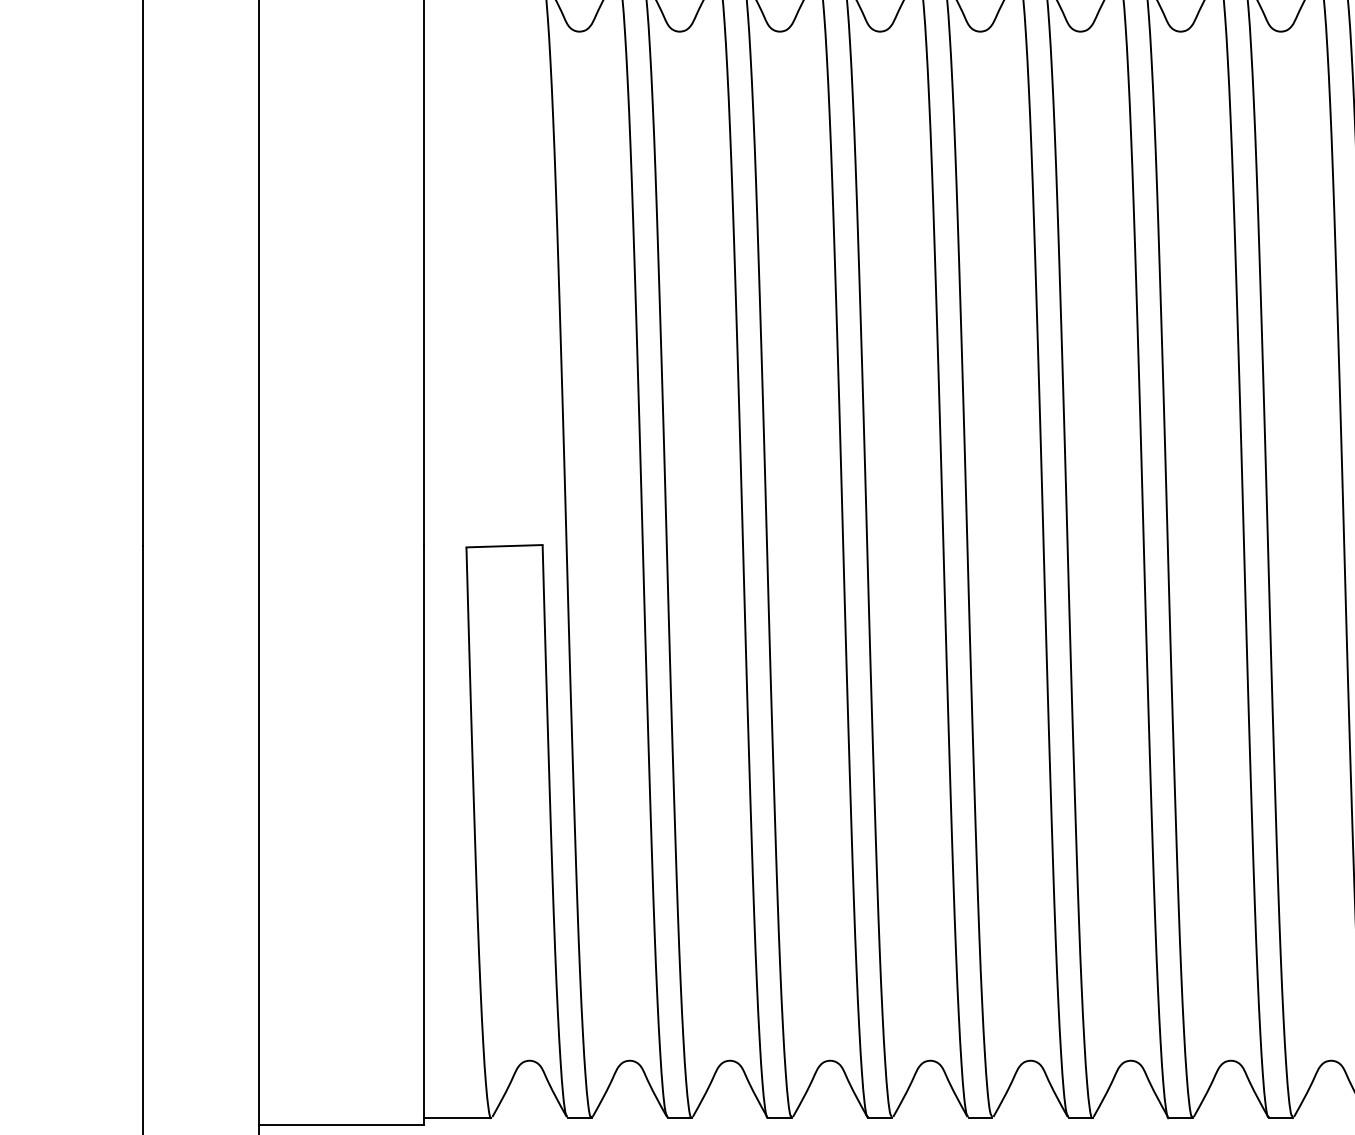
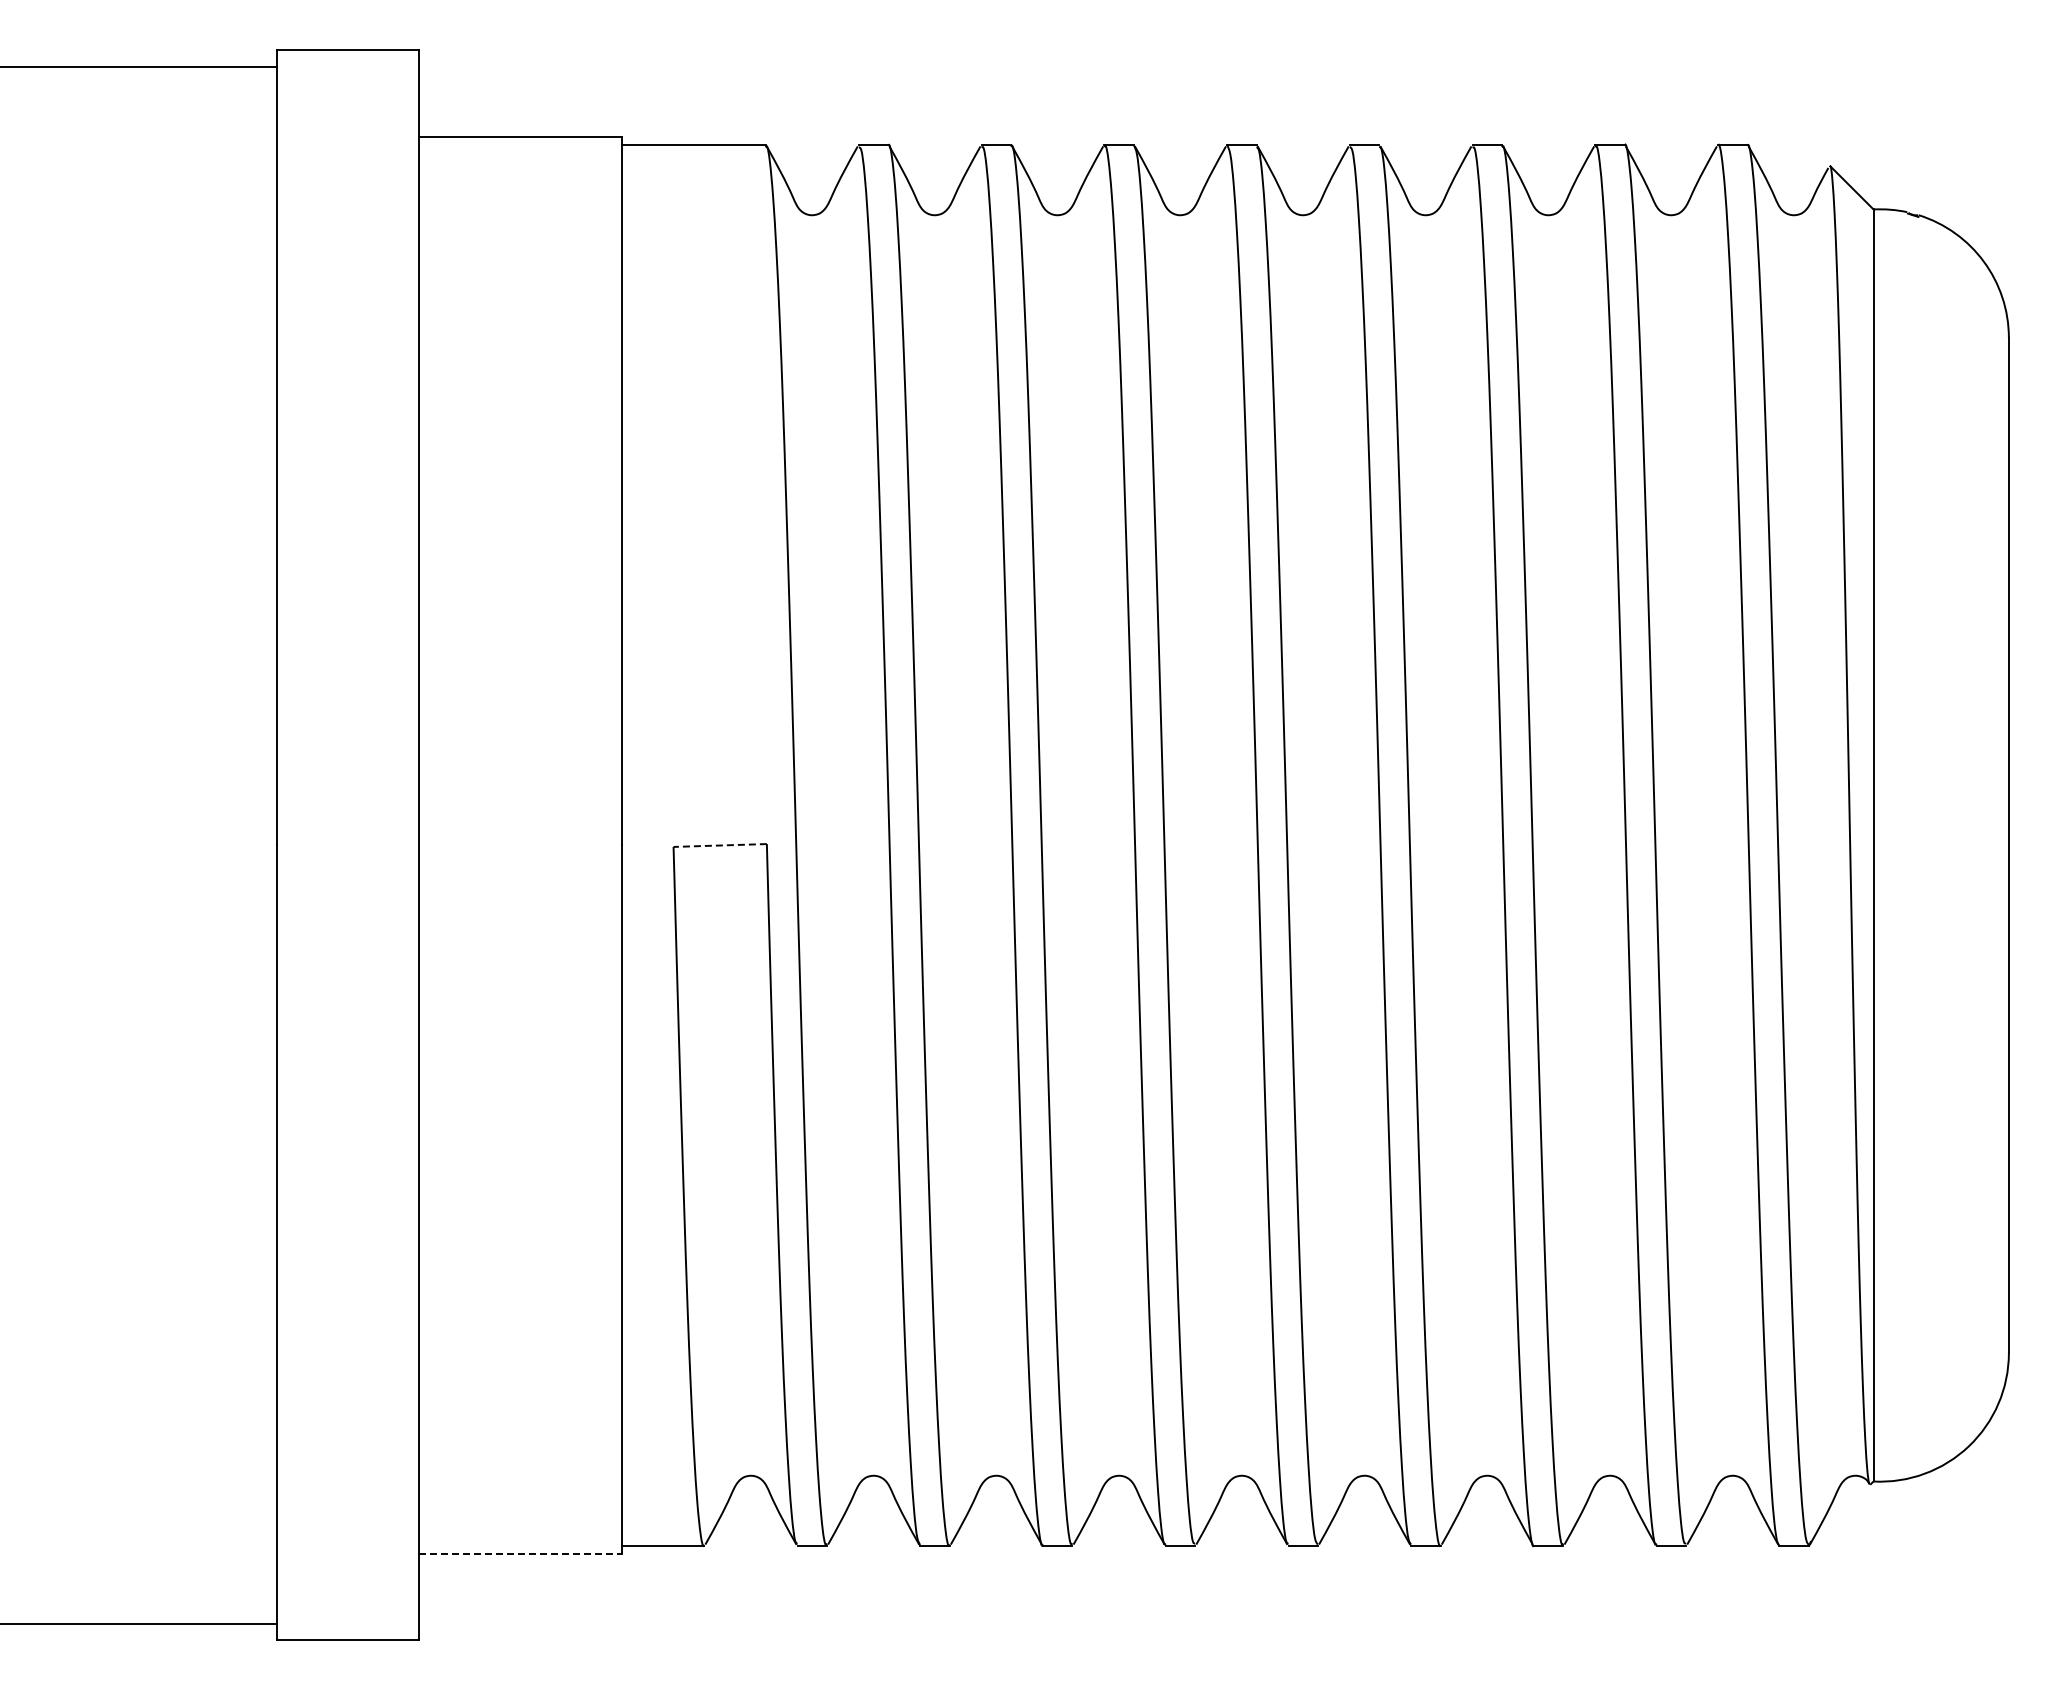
line: (504, 546) -> (720, 845), solid -> dashed
line: (341, 1125) -> (520, 1554), solid -> dashed

